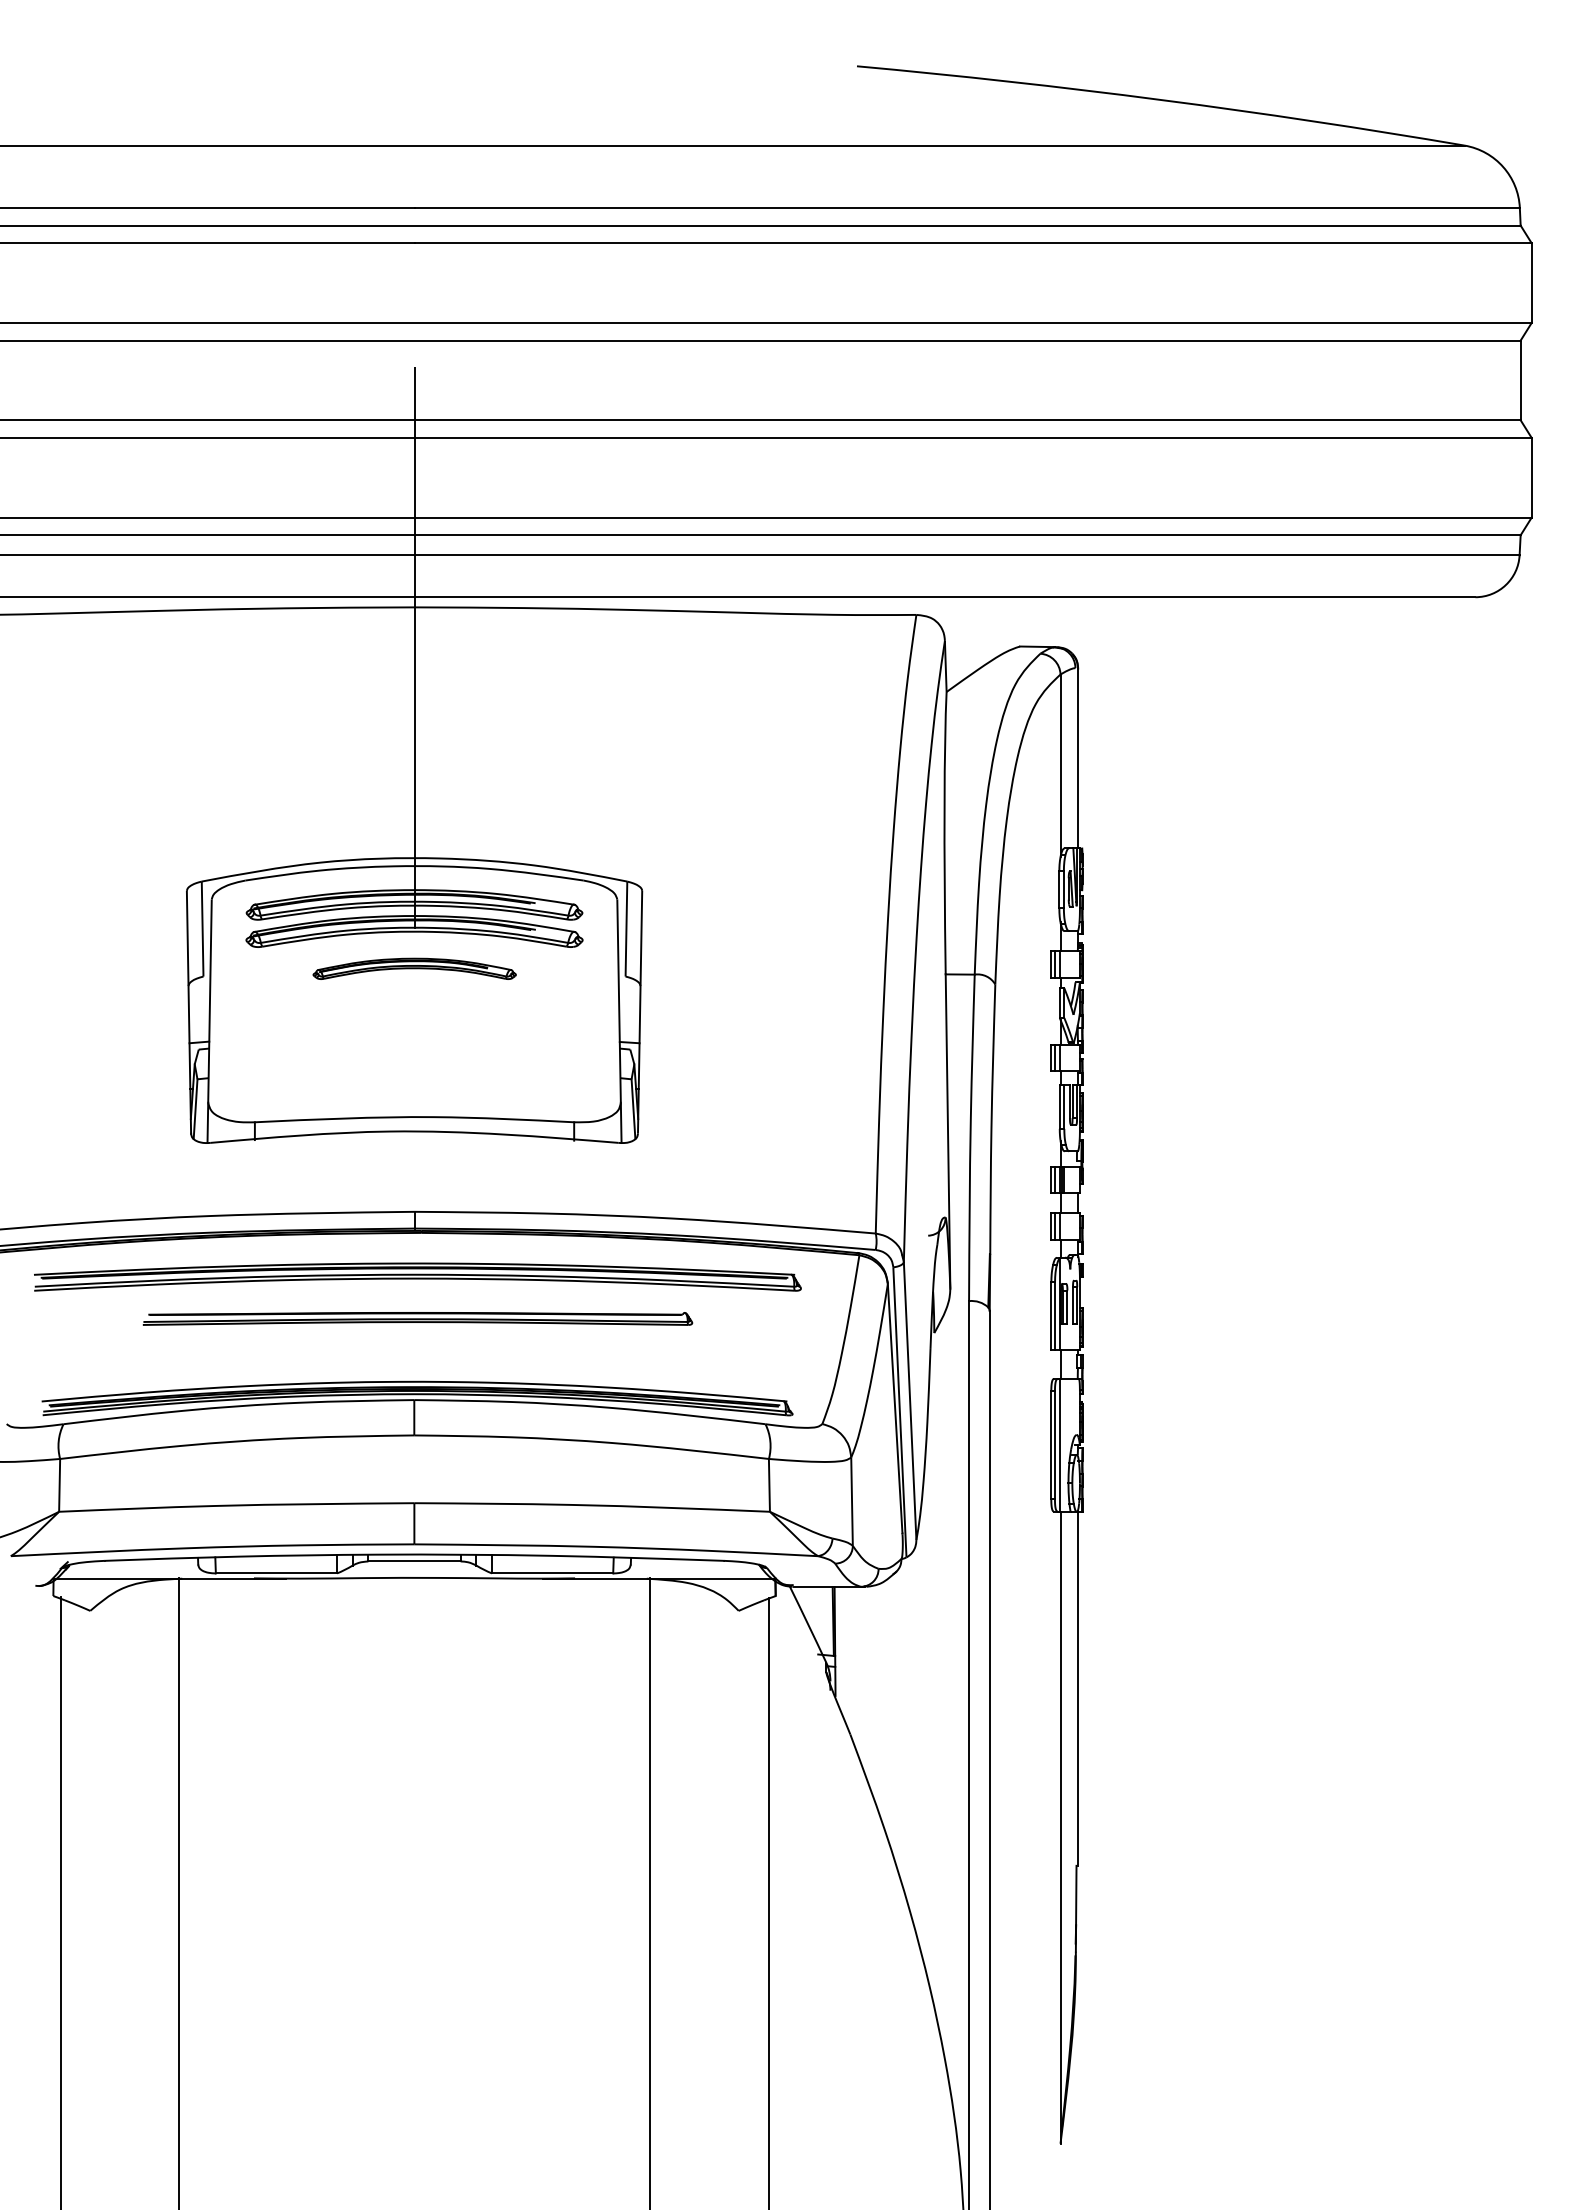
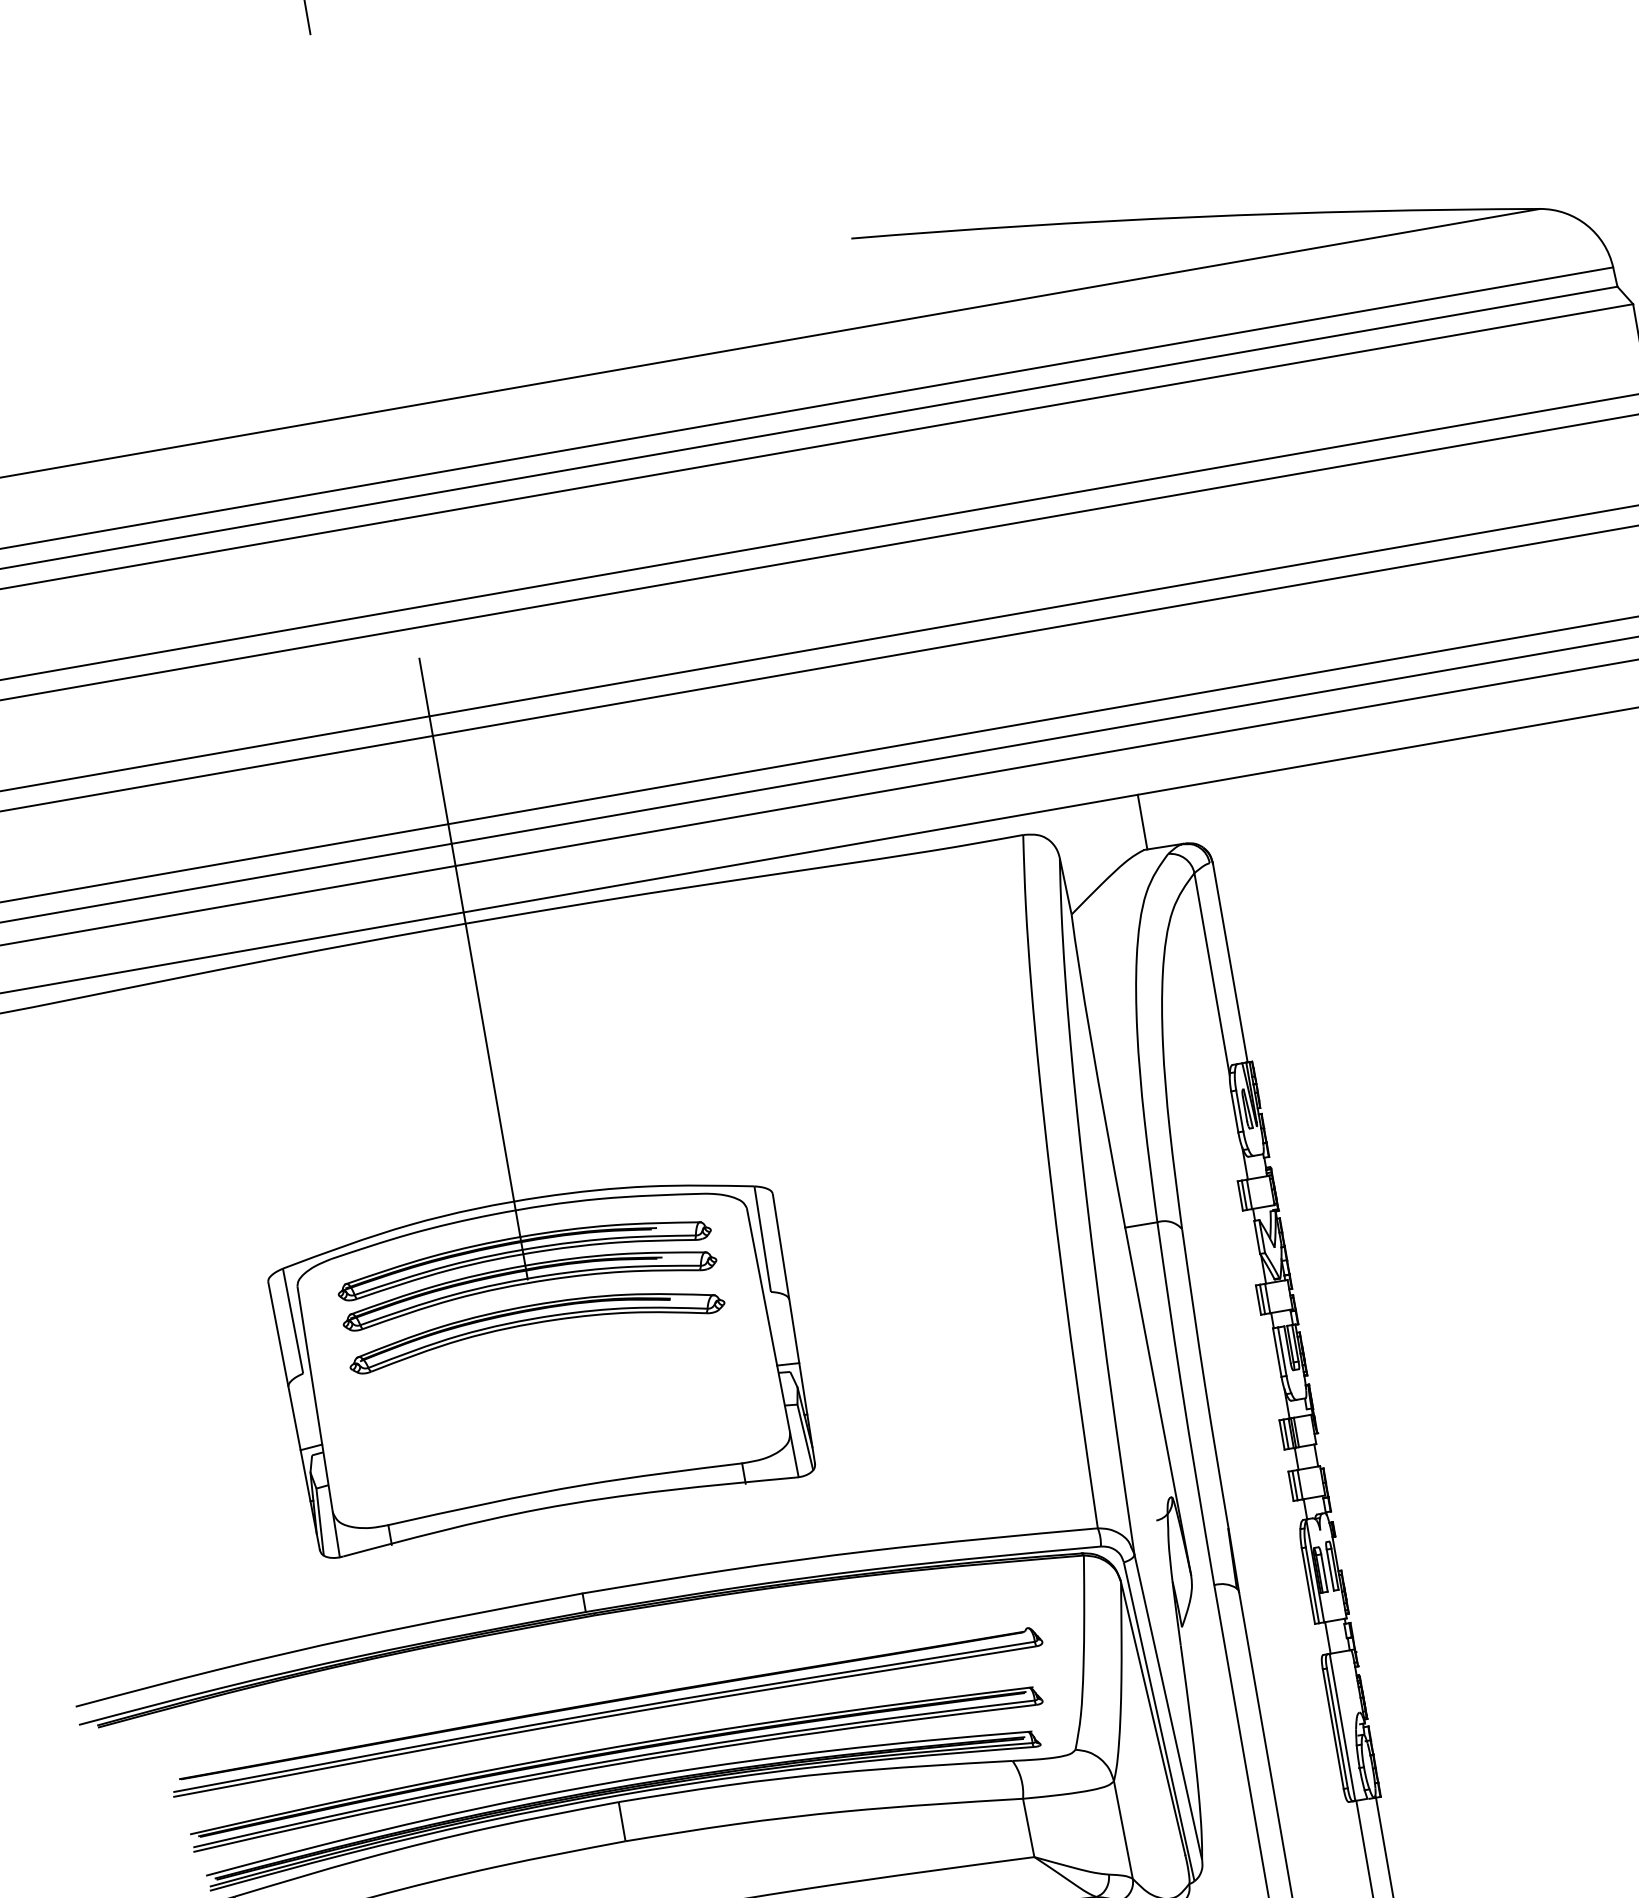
line: (1022, 621) -> (1142, 821), added
part: (414, 968) -> (535, 1323), size x1.67
part: (417, 1276) -> (615, 1762), moved
part: (417, 1318) -> (606, 1711), size x1.43

